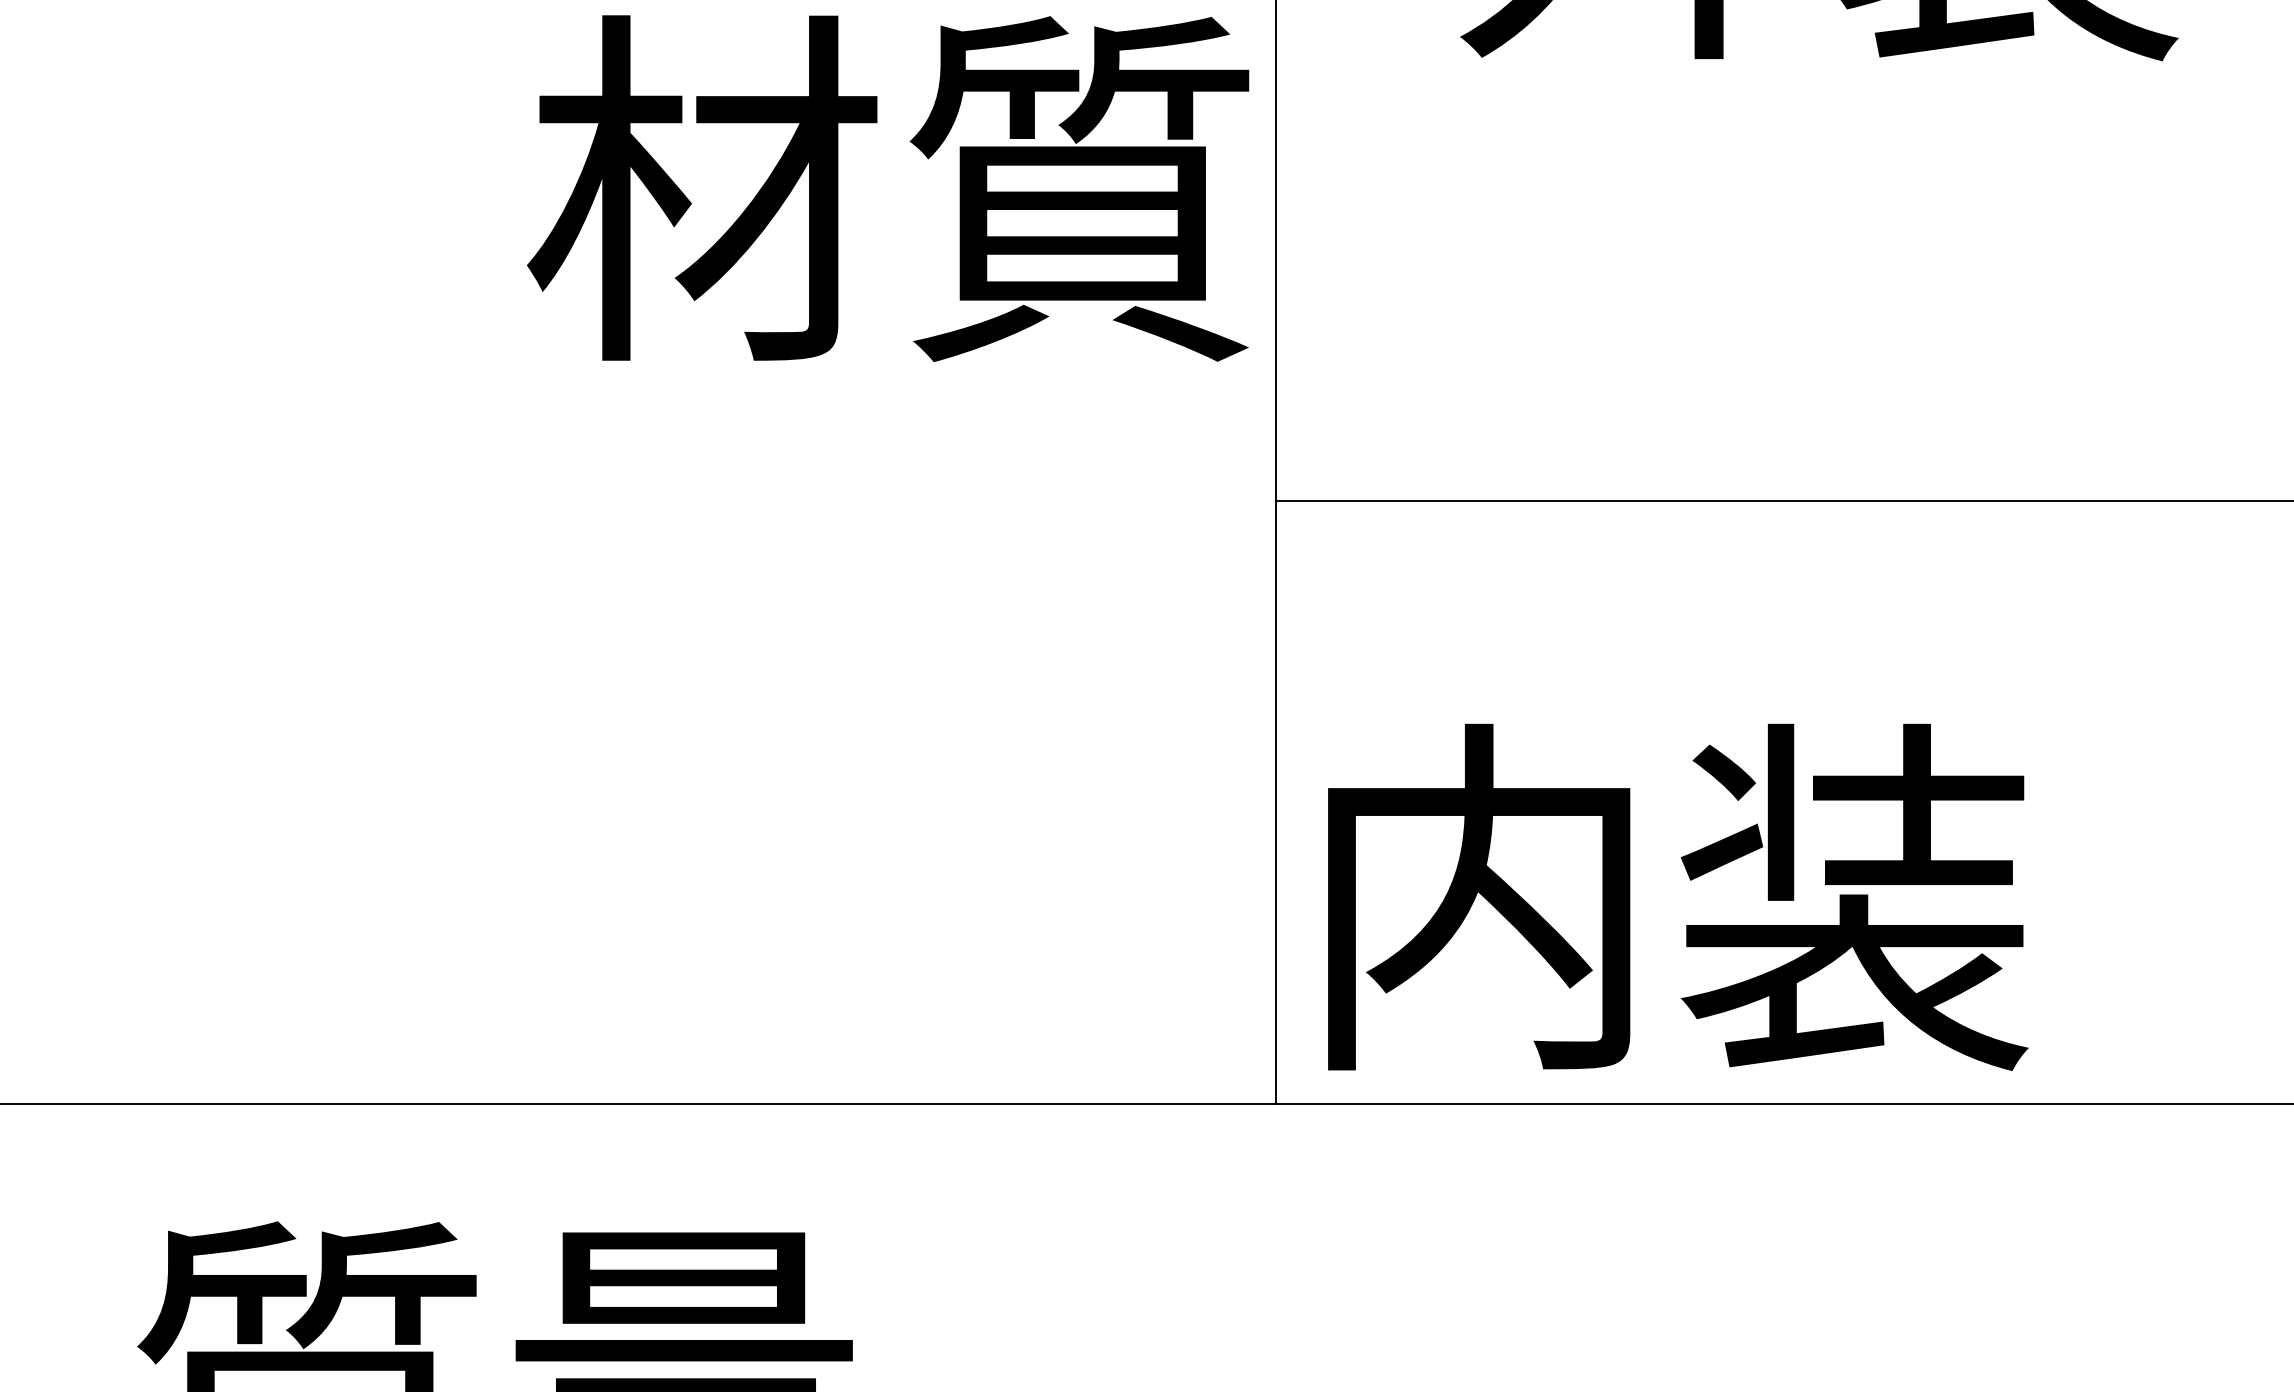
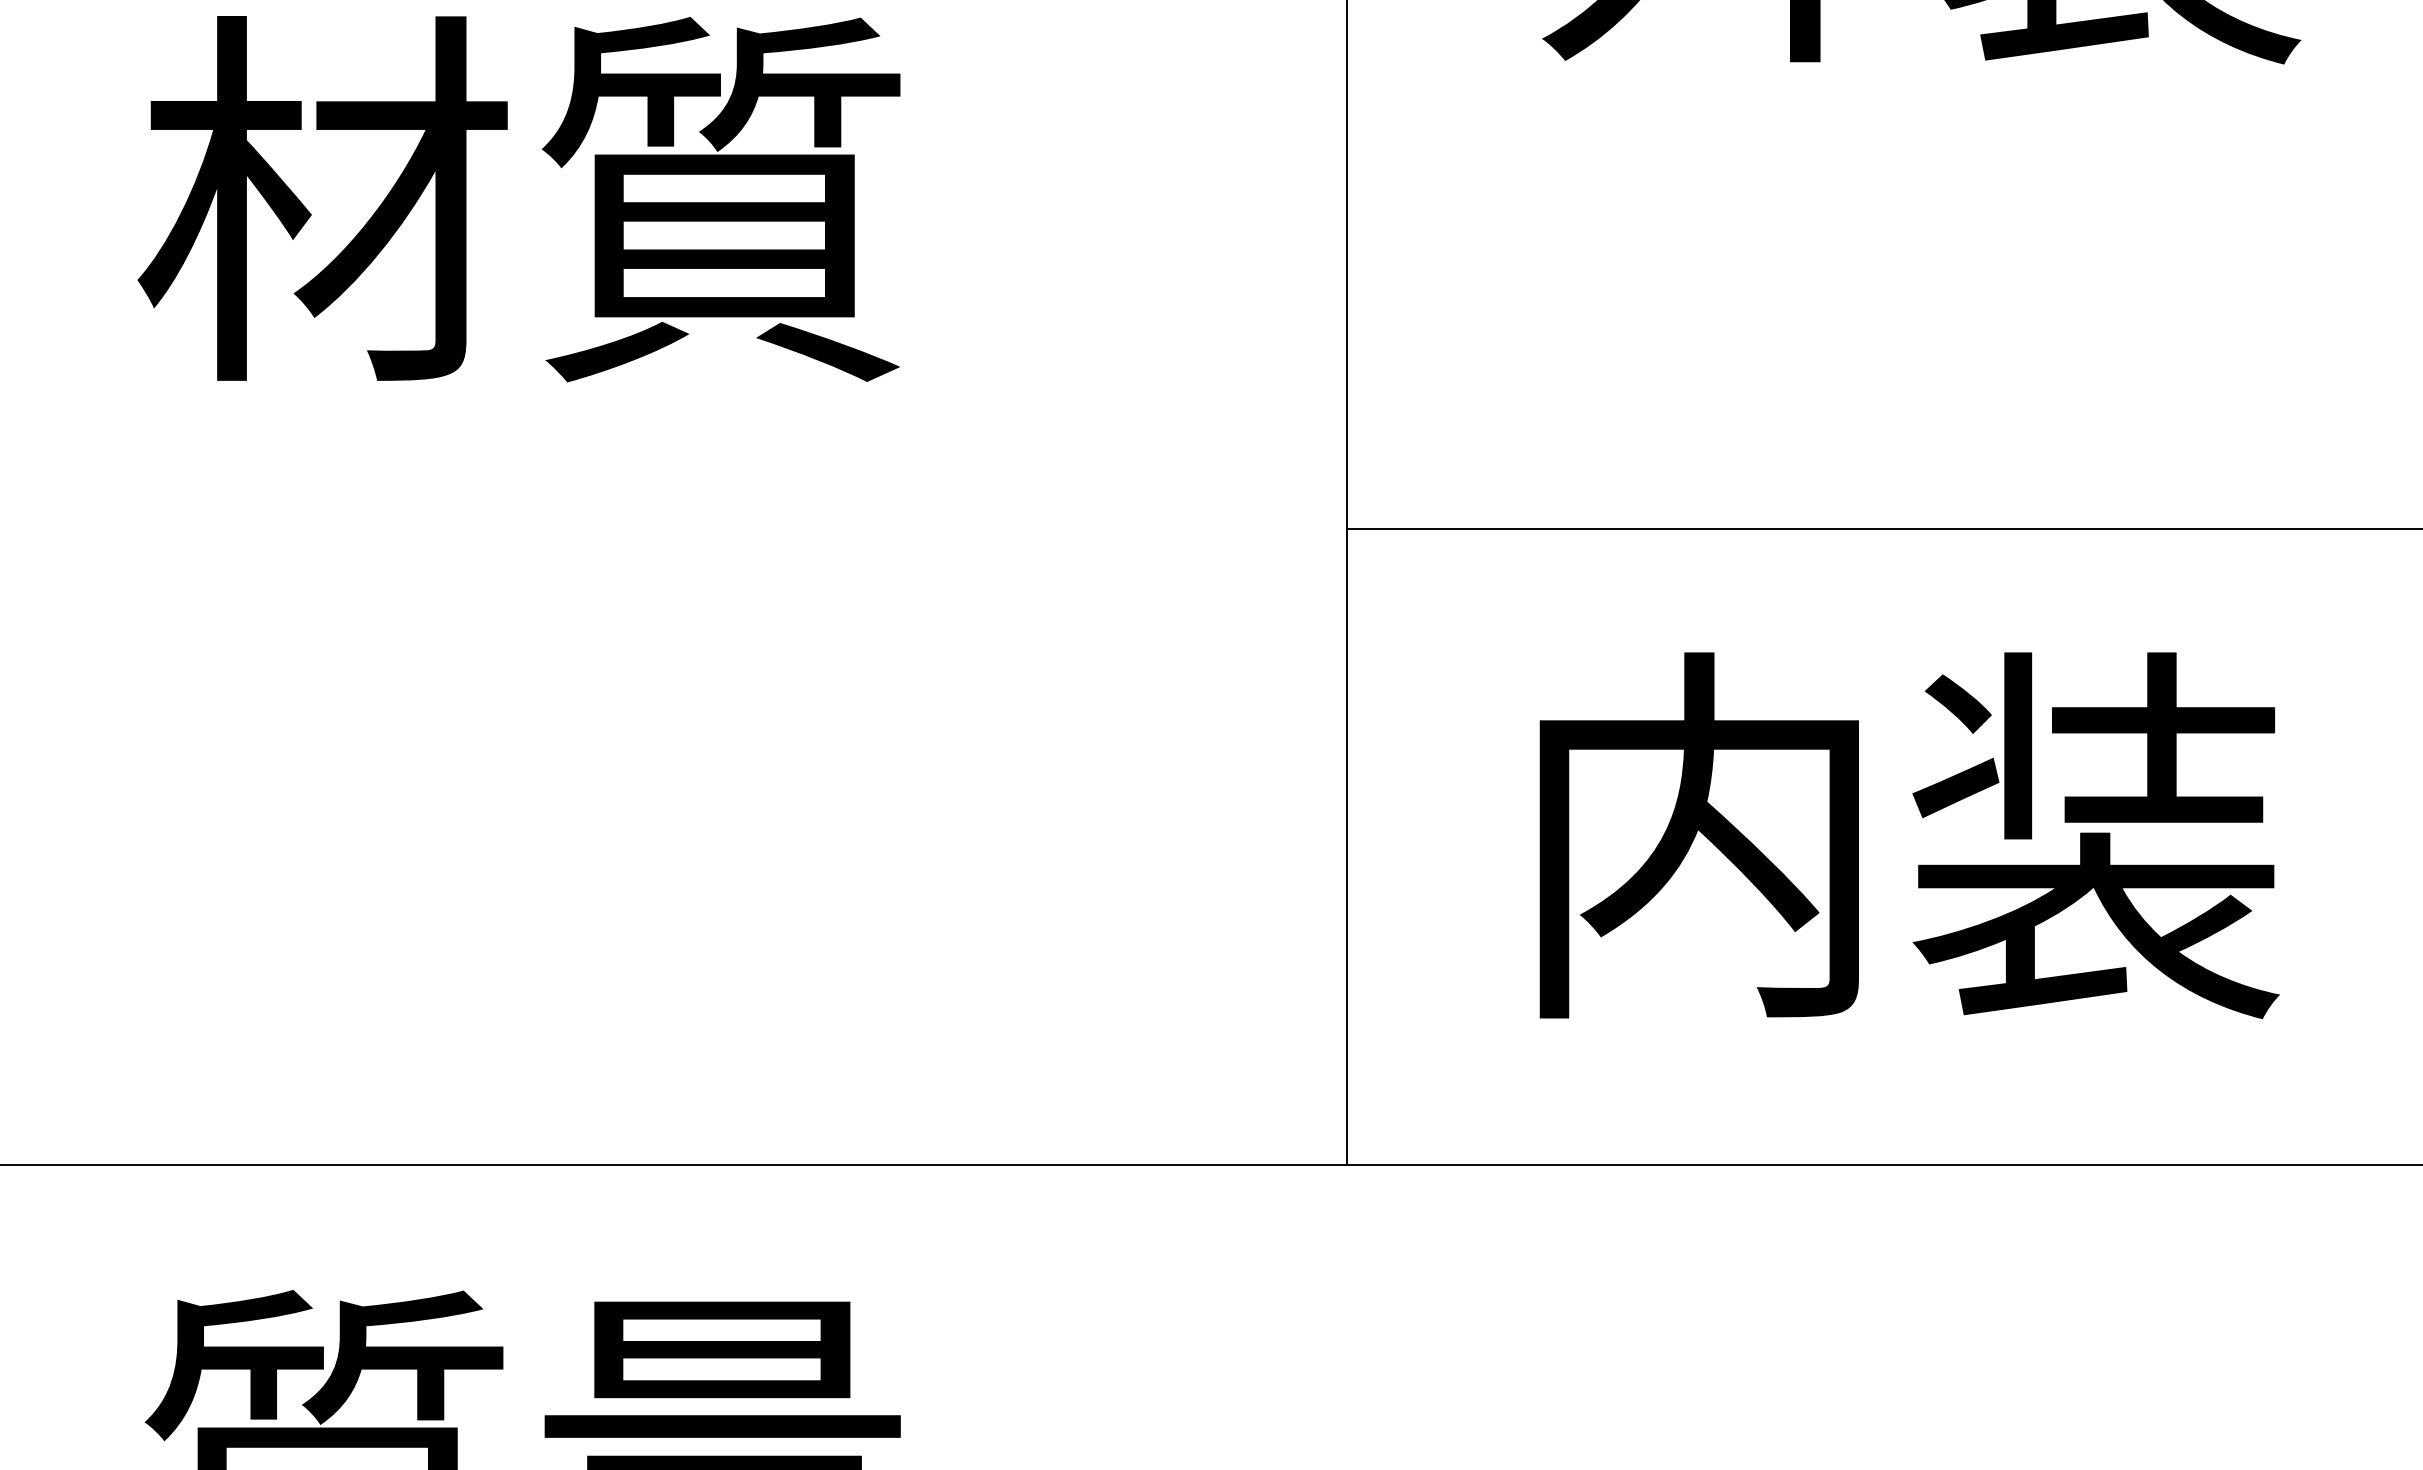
text: (887, 189) -> (518, 199), moved
text: (1678, 897) -> (1909, 835), moved

